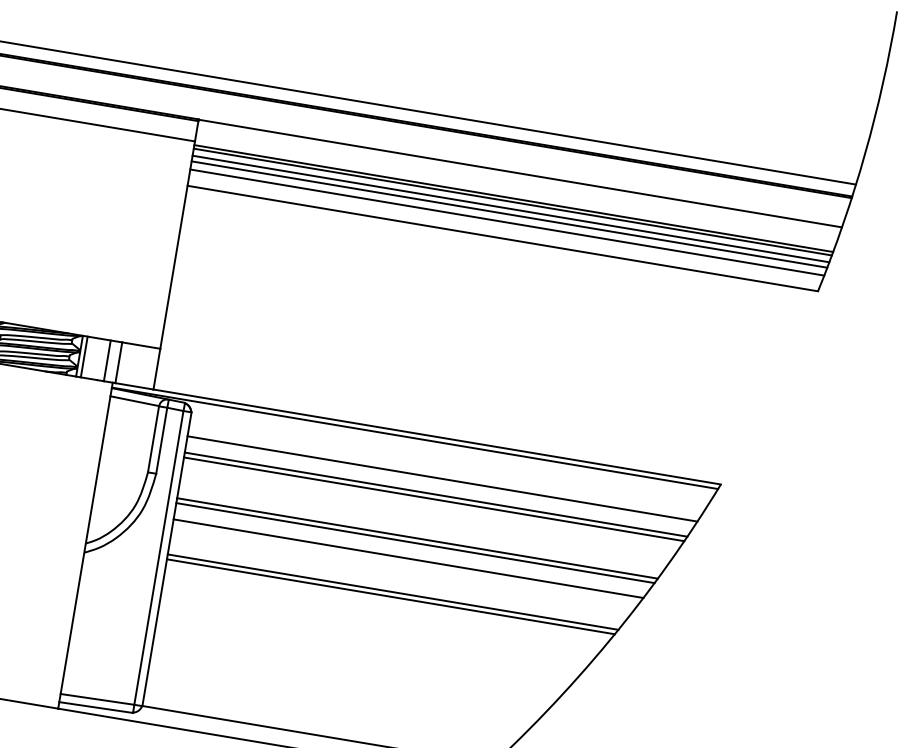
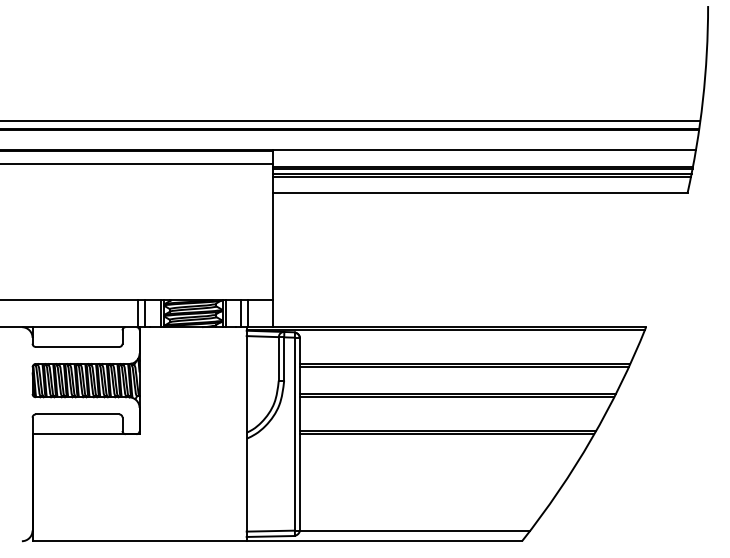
line: (507, 222) -> (481, 182), removed
line: (442, 479) -> (467, 353), removed
line: (408, 557) -> (454, 407), removed

